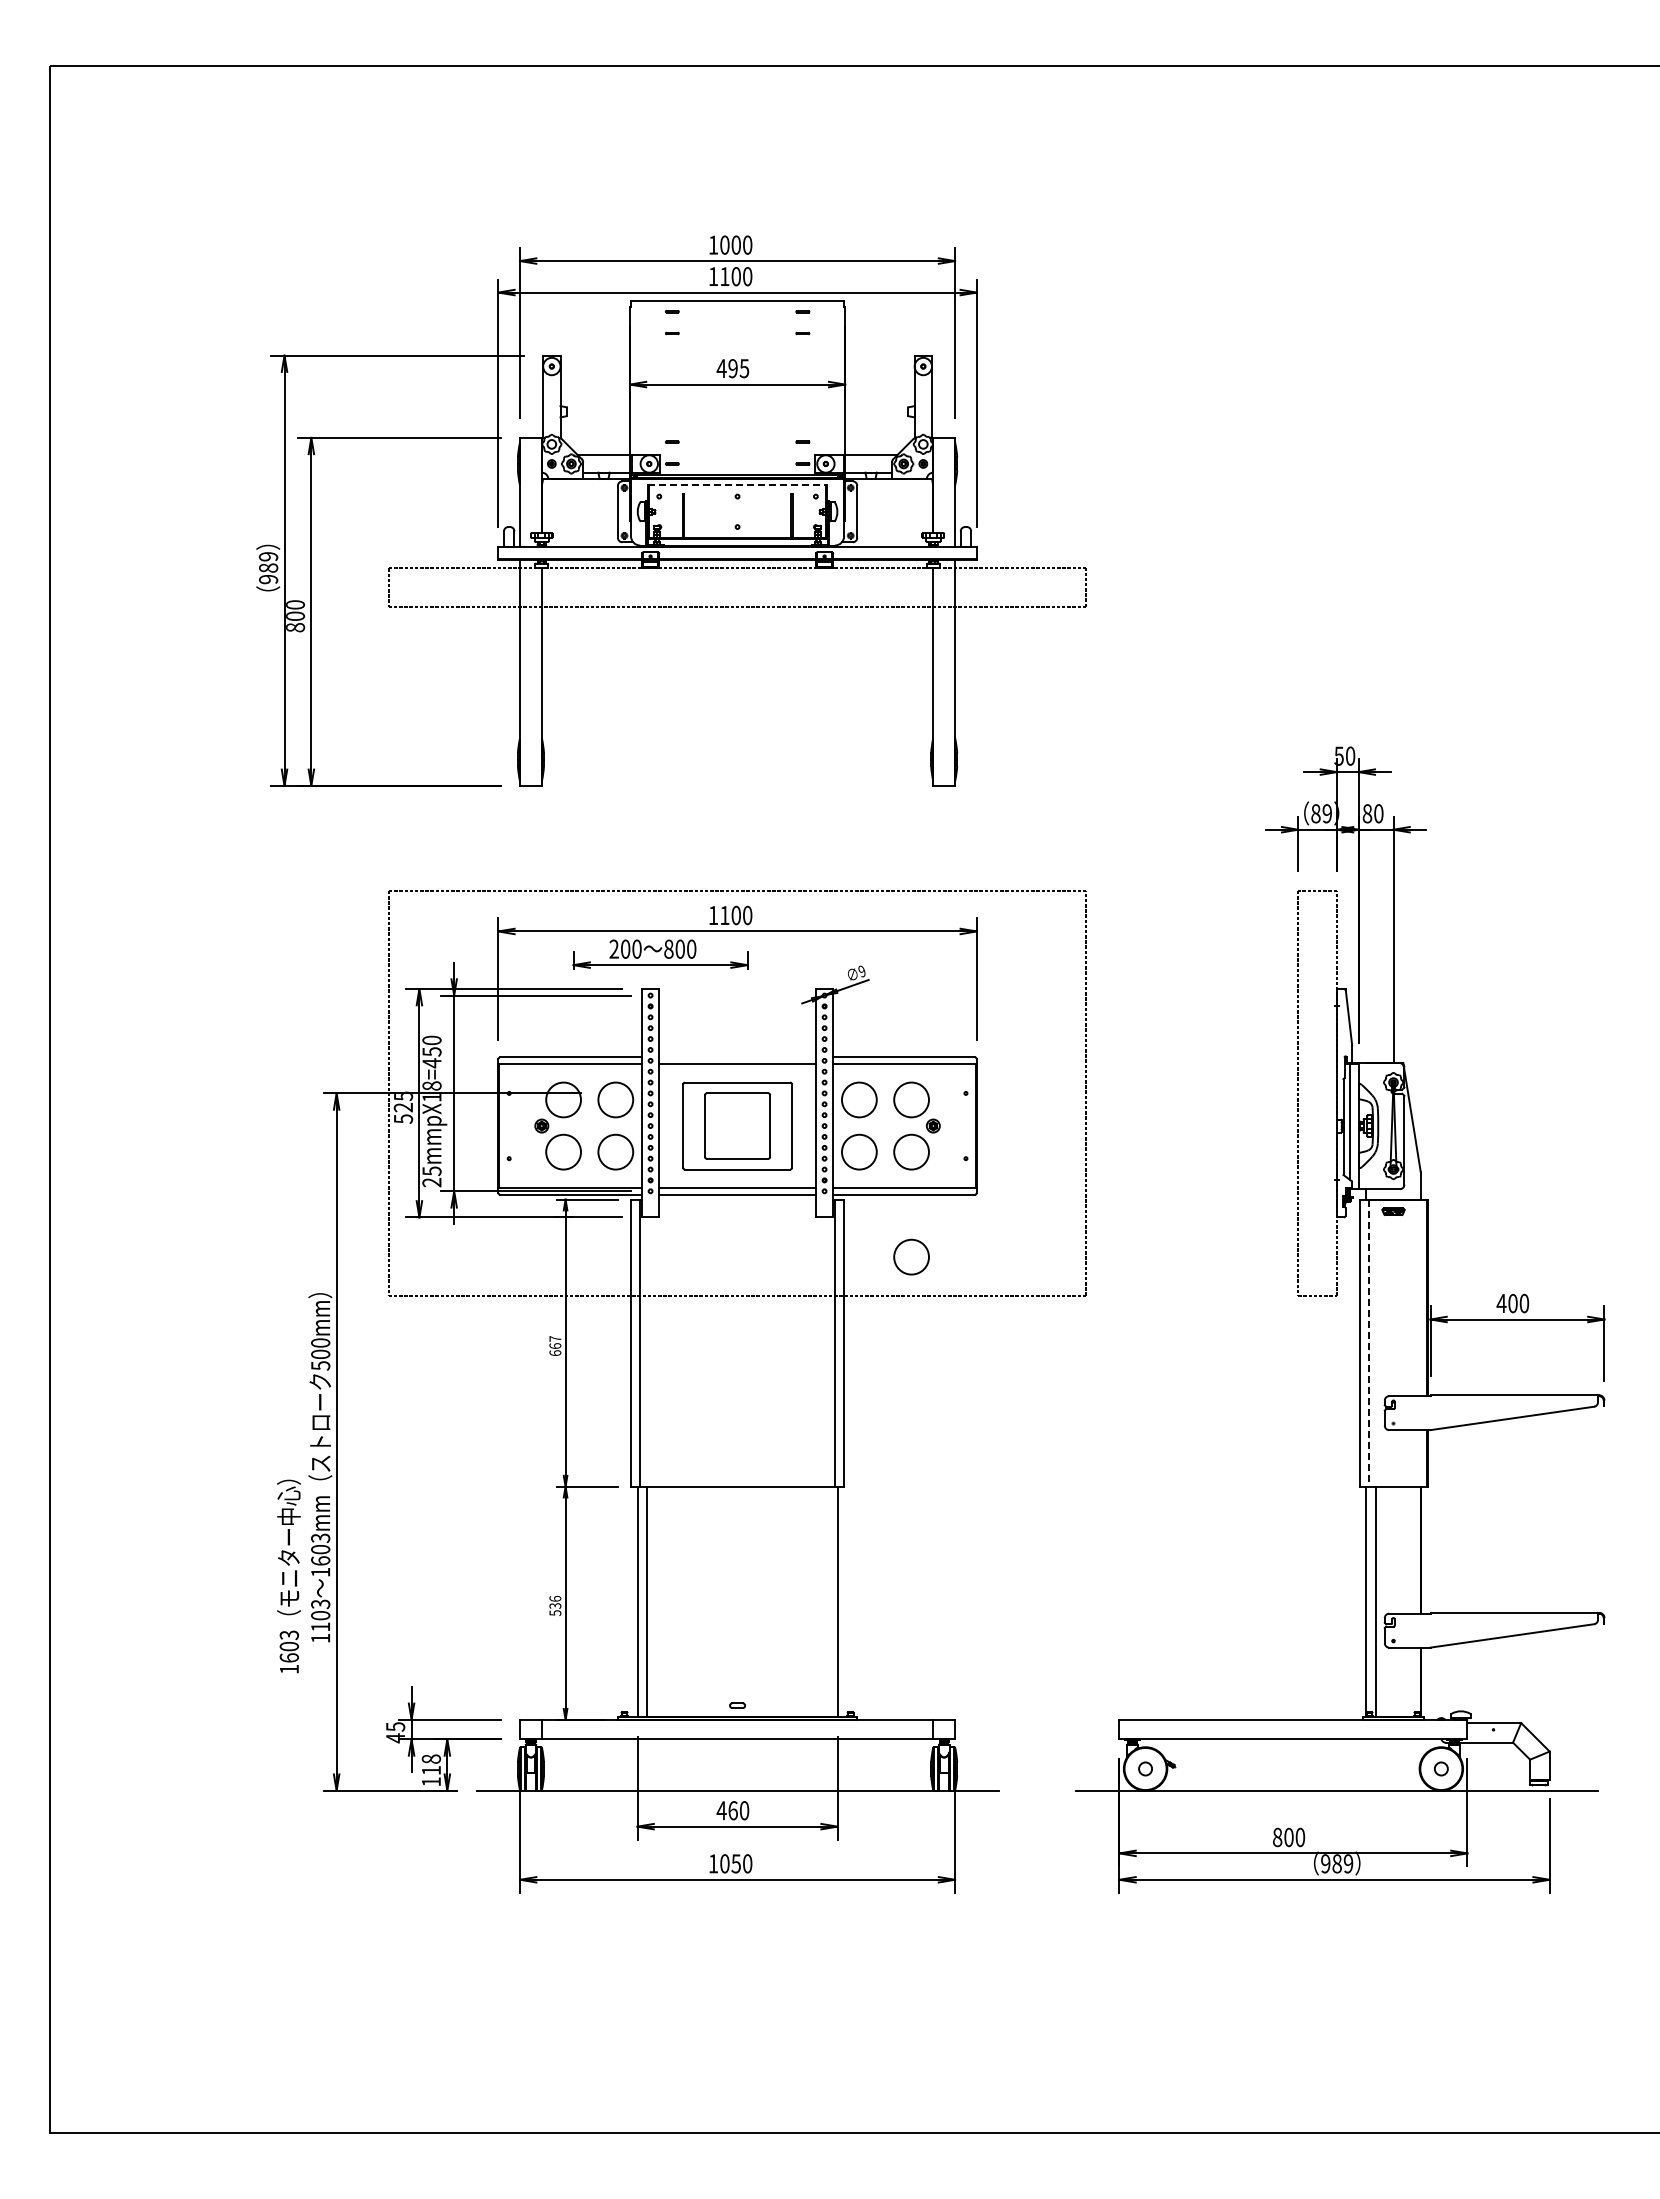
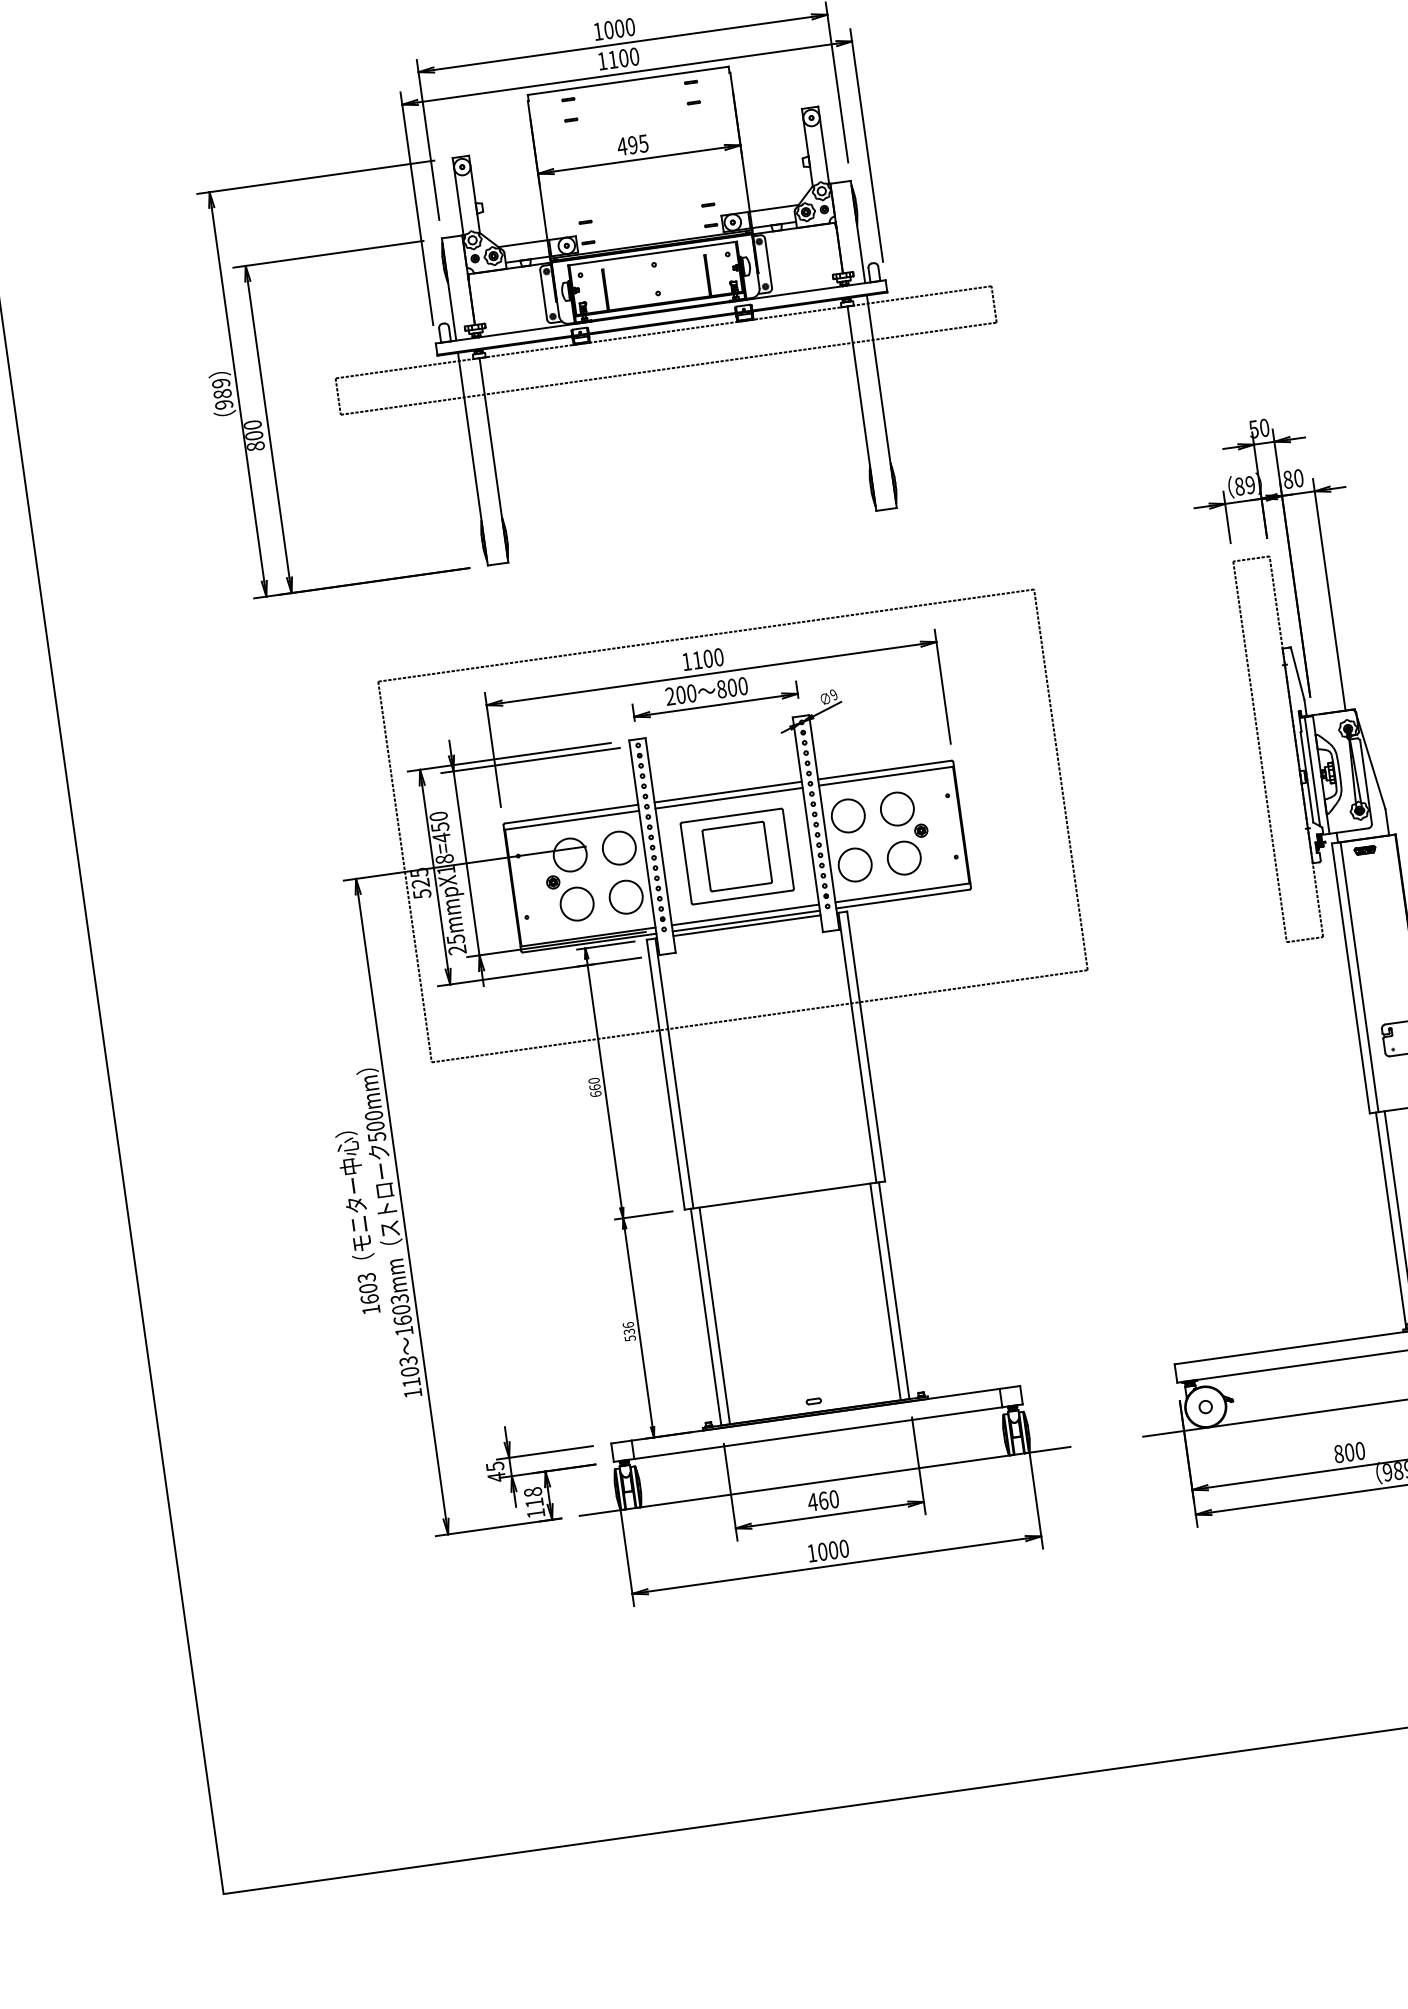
line: (737, 484) -> (652, 253), dashed -> solid
part: (660, 954) -> (714, 695), moved
line: (737, 1057) -> (728, 792), added
line: (737, 1199) -> (746, 925), added
circle: (911, 1256) -> (917, 956), removed
text: (555, 1338) -> (594, 1080), 667 -> 660
line: (1369, 1343) -> (1360, 977), dashed -> solid
text: (288, 1576) -> (358, 1222), moved
line: (828, 1601) -> (885, 1291), added
text: (735, 1863) -> (832, 1550), 1050 -> 1000

